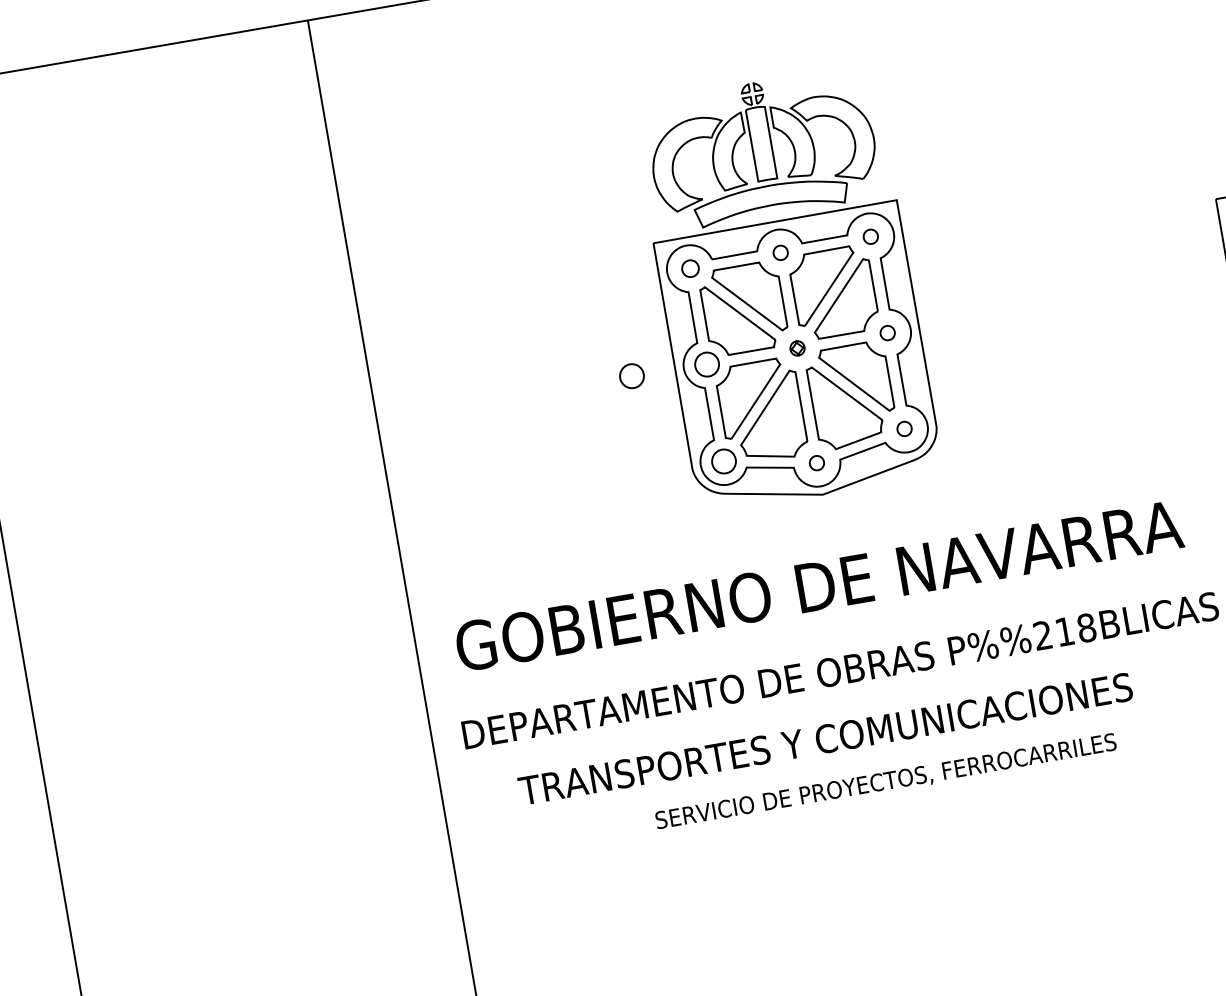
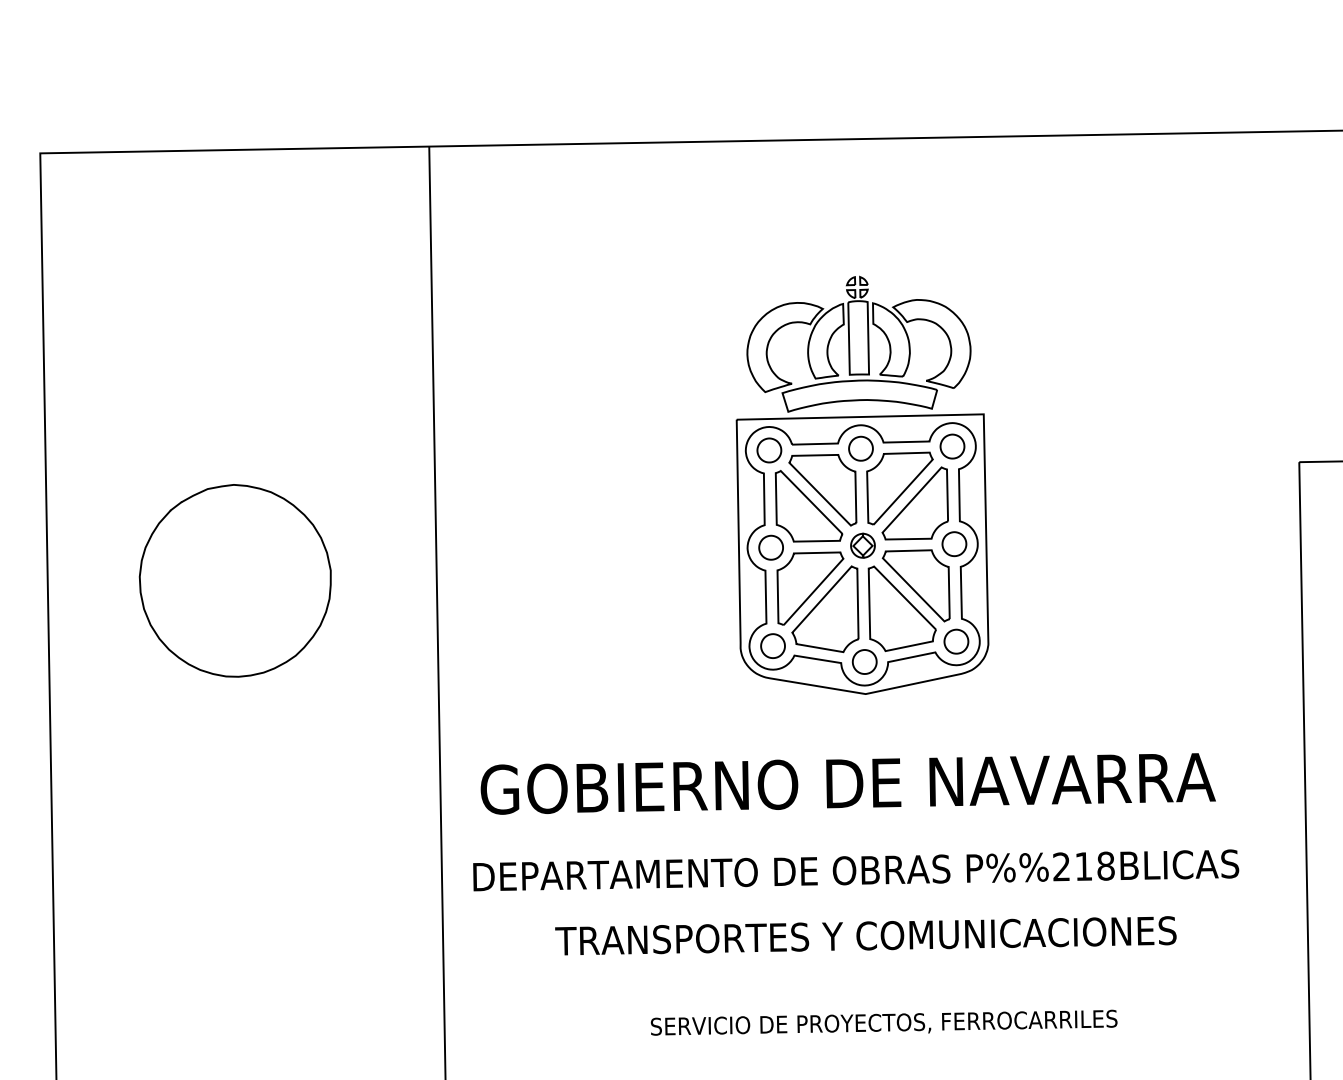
part: (870, 236) -> (952, 446), size x1.67
part: (780, 252) -> (860, 448), size x1.67
part: (690, 268) -> (769, 450), size x1.43
part: (887, 333) -> (954, 544), size x1.67
part: (797, 348) -> (862, 545), size x1.67
part: (631, 376) -> (694, 547), removed
part: (904, 428) -> (956, 641), size x1.67
part: (816, 462) -> (864, 661), size x1.67
part: (181, 479) -> (234, 580), added
text: (825, 738) -> (865, 935), moved
text: (885, 780) -> (883, 1022), moved

